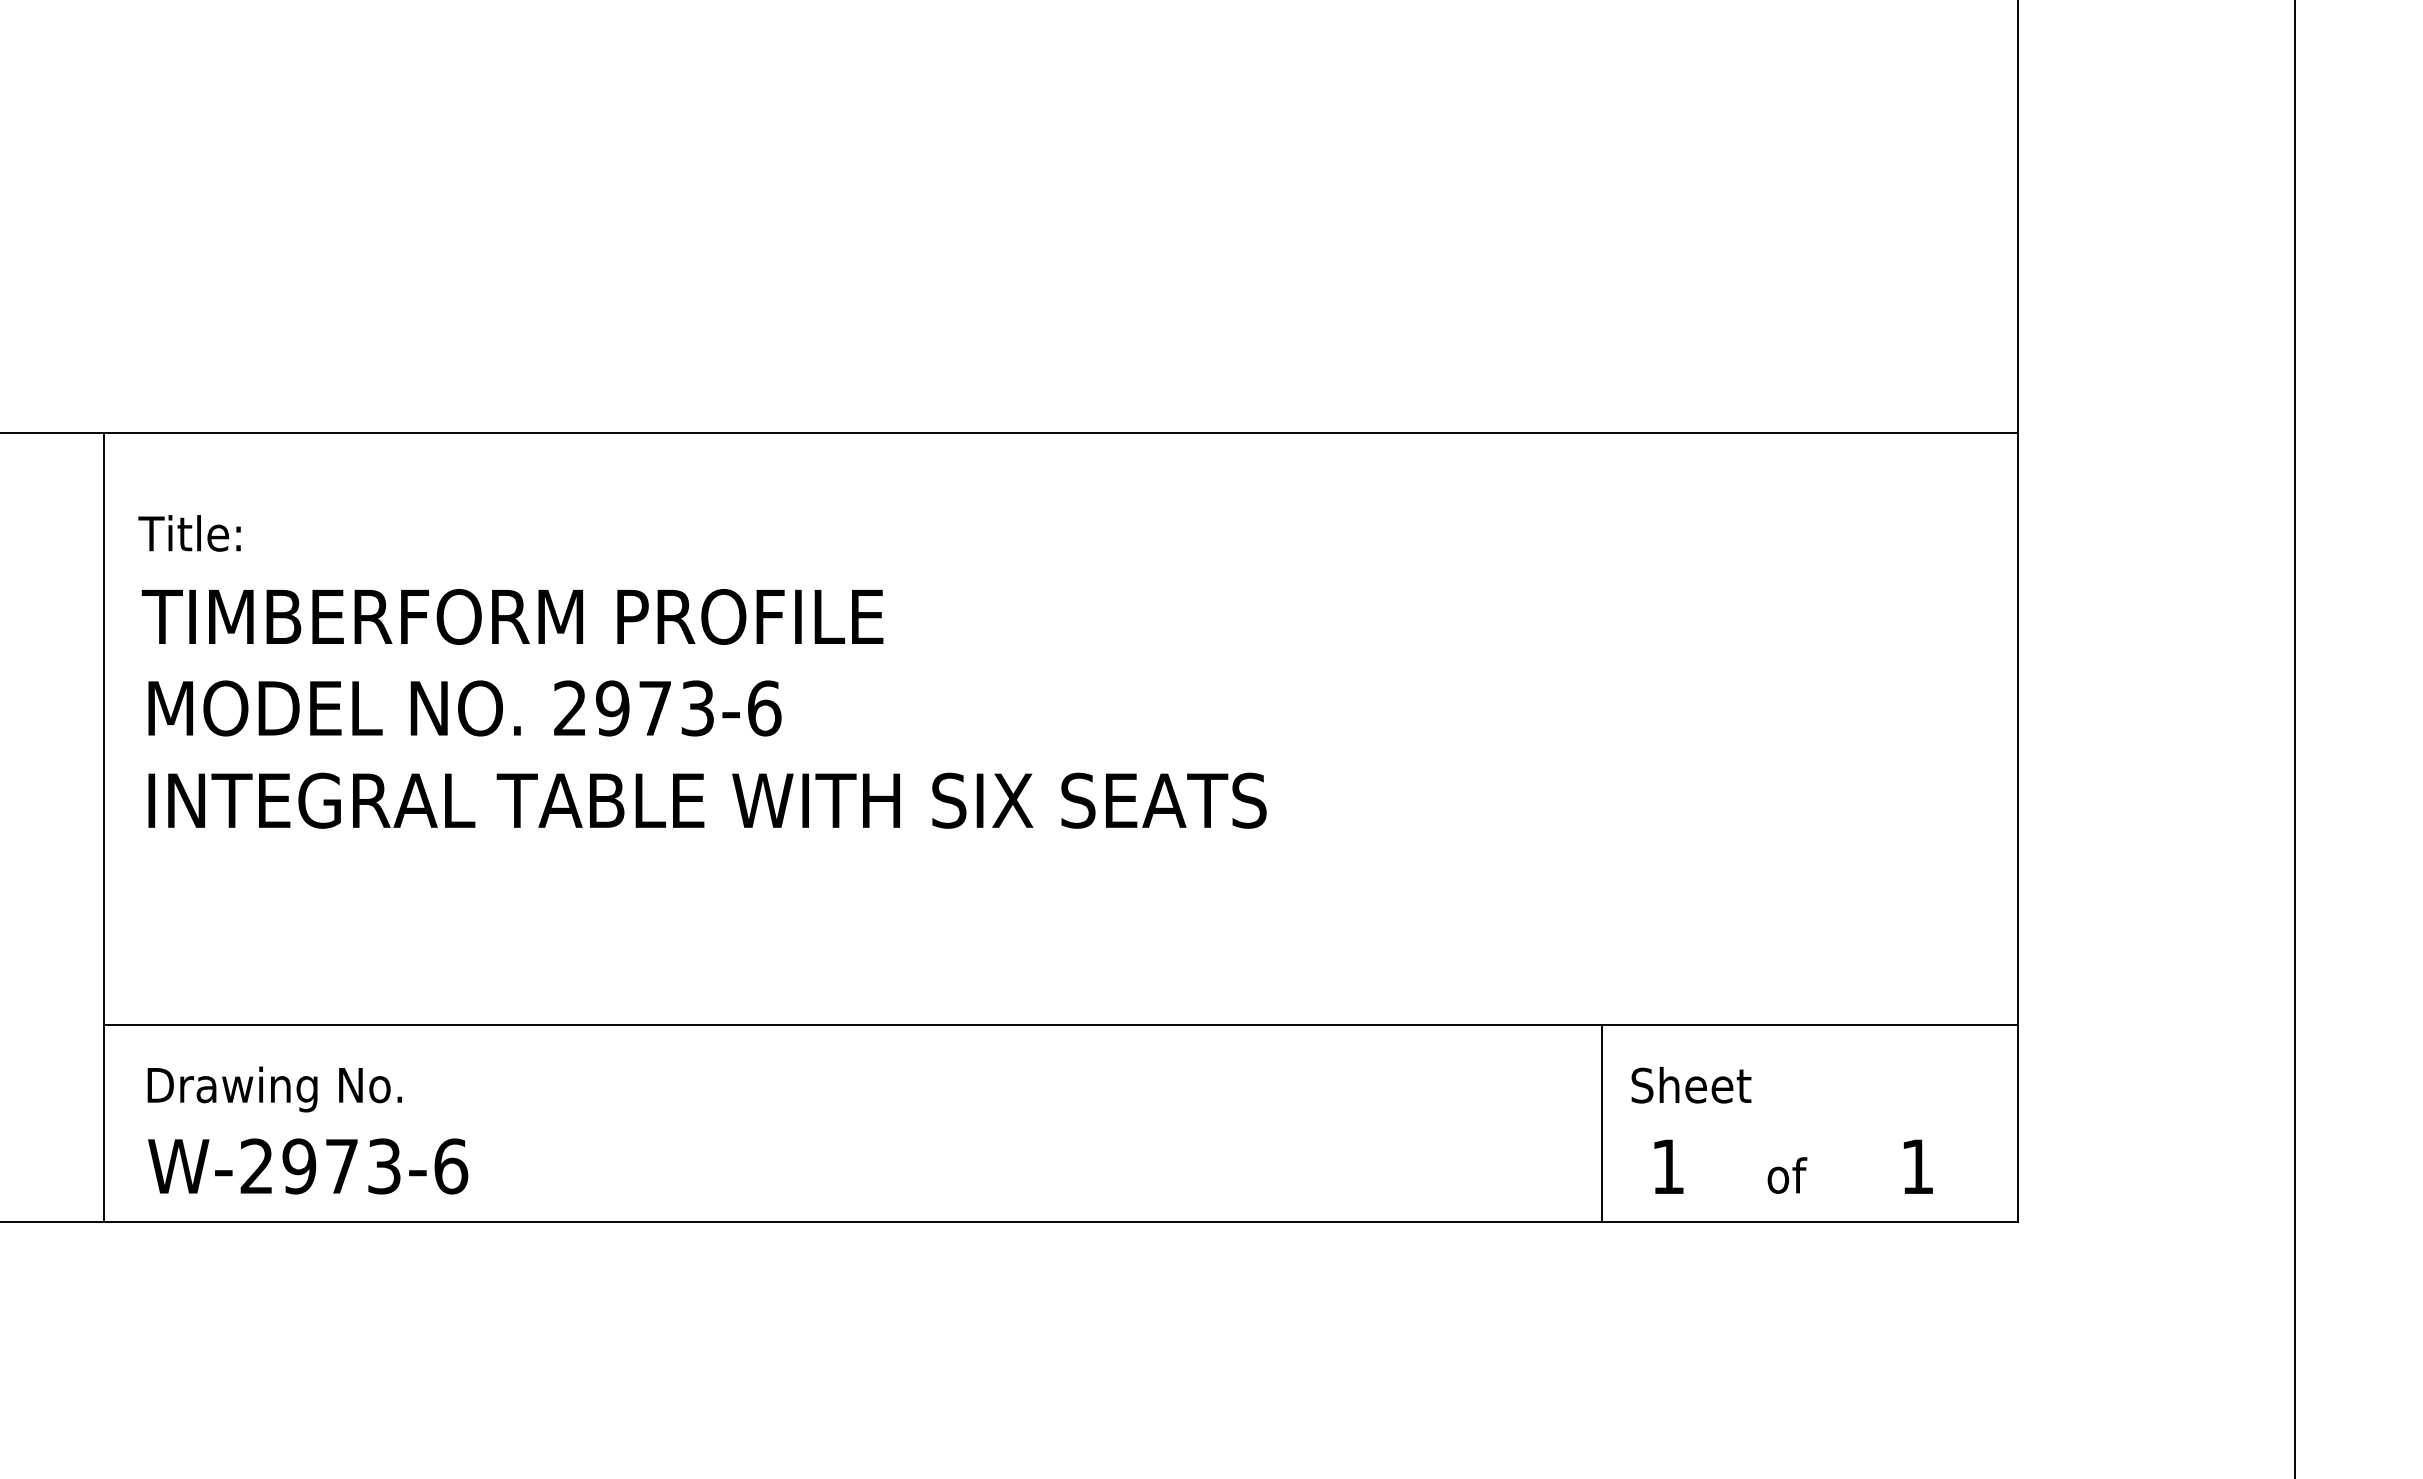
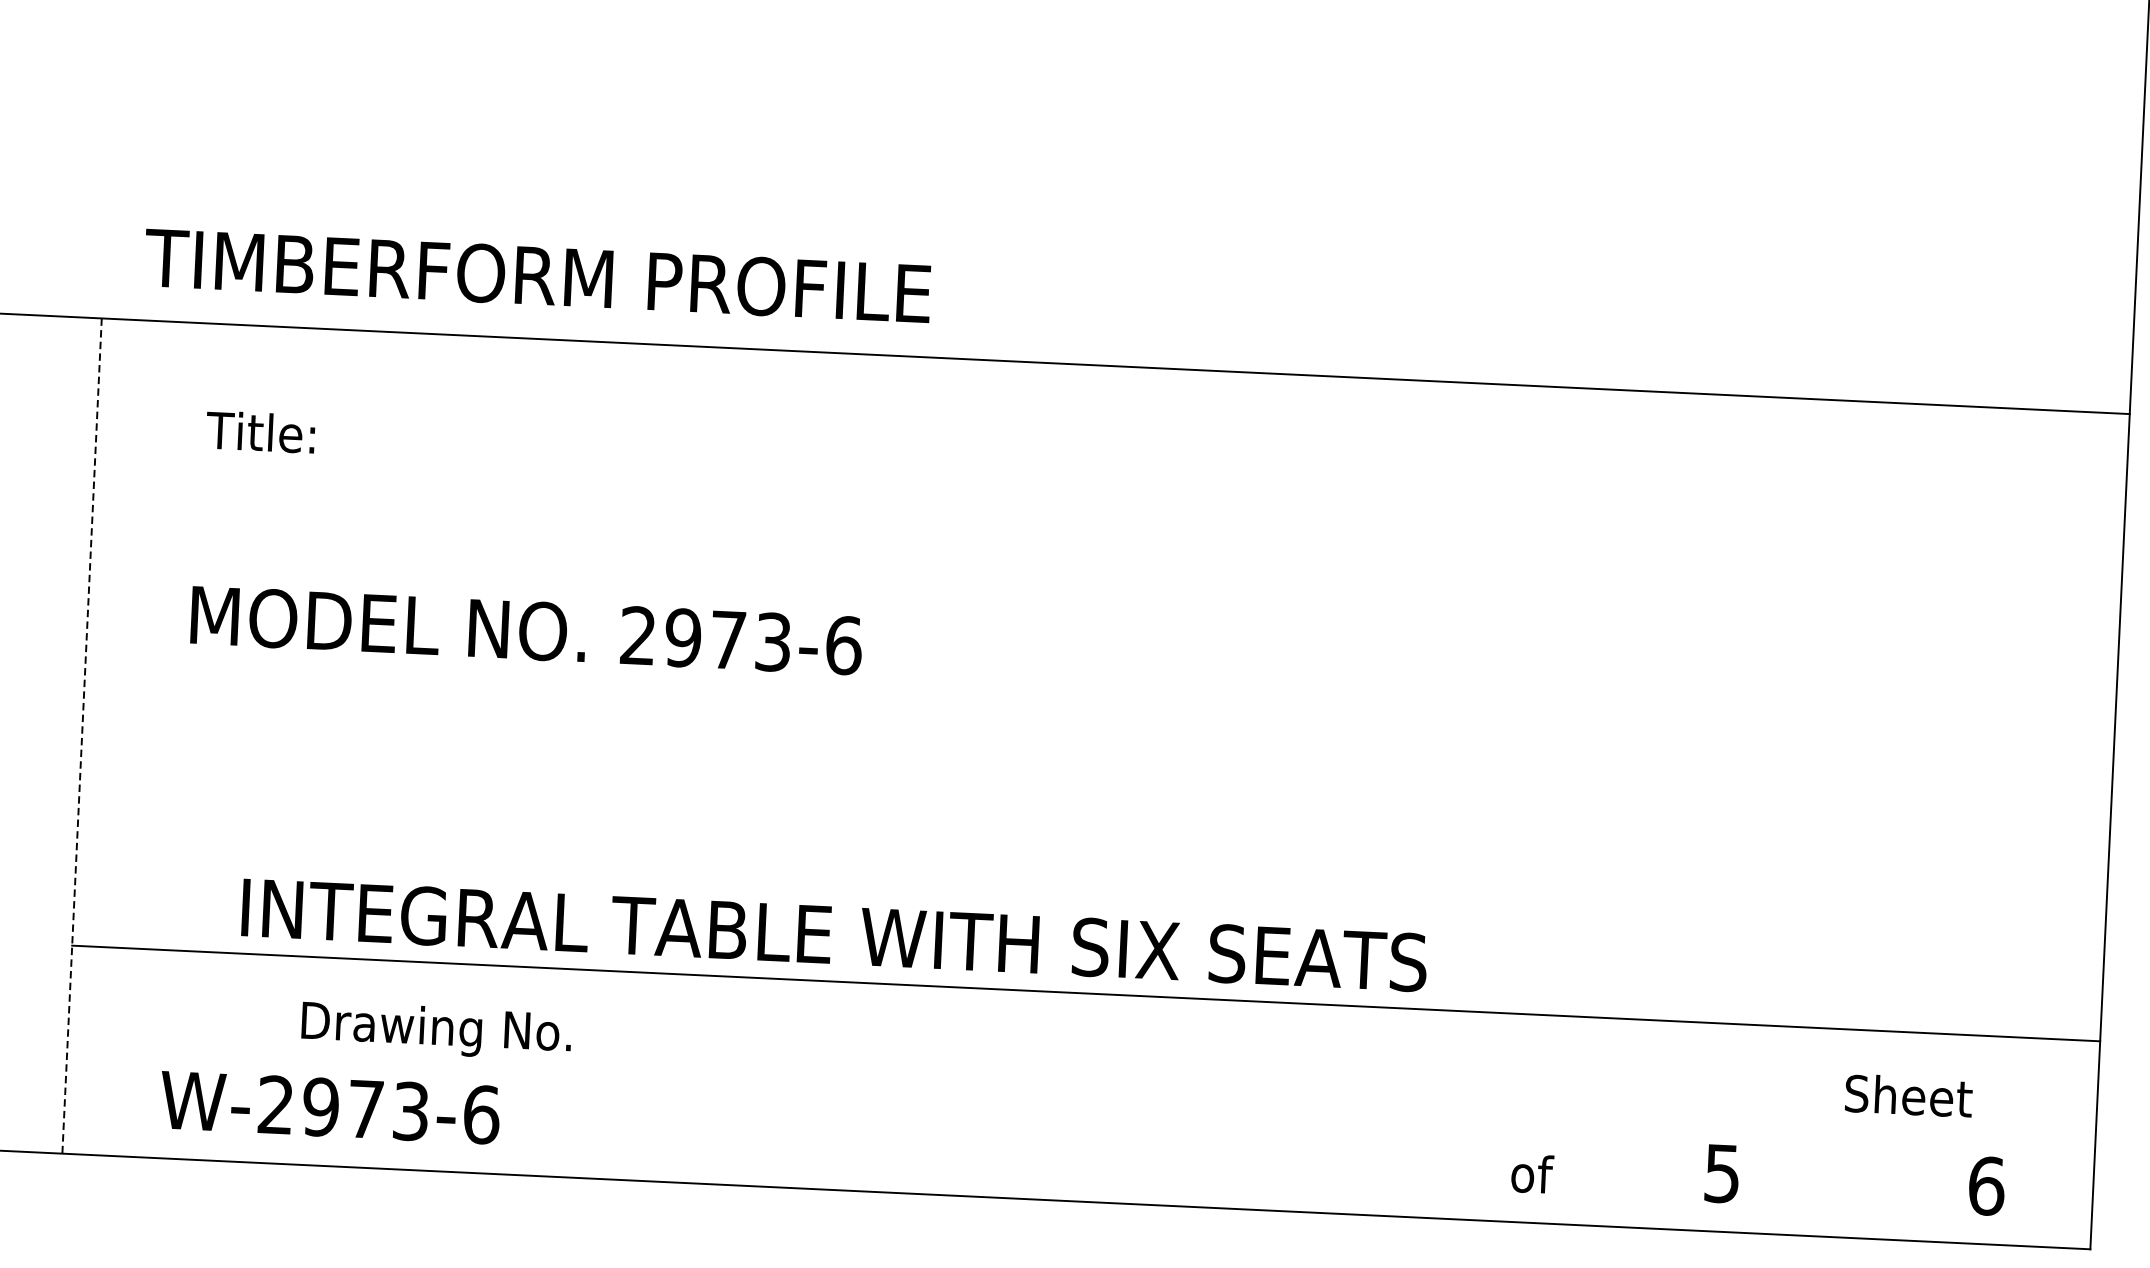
text: (189, 533) -> (260, 432), moved
text: (512, 616) -> (537, 275), moved
text: (464, 708) -> (526, 630), moved
text: (707, 800) -> (834, 935), moved
line: (103, 828) -> (81, 737), solid -> dashed
text: (1691, 1084) -> (1909, 1095), moved
text: (274, 1089) -> (436, 1030), moved
line: (1602, 1123) -> (1654, 1124), removed
text: (308, 1166) -> (330, 1107), moved
text: (1667, 1166) -> (1721, 1173), 1 -> 5
text: (1917, 1166) -> (1986, 1185), 1 -> 6
text: (1787, 1175) -> (1532, 1173), moved

